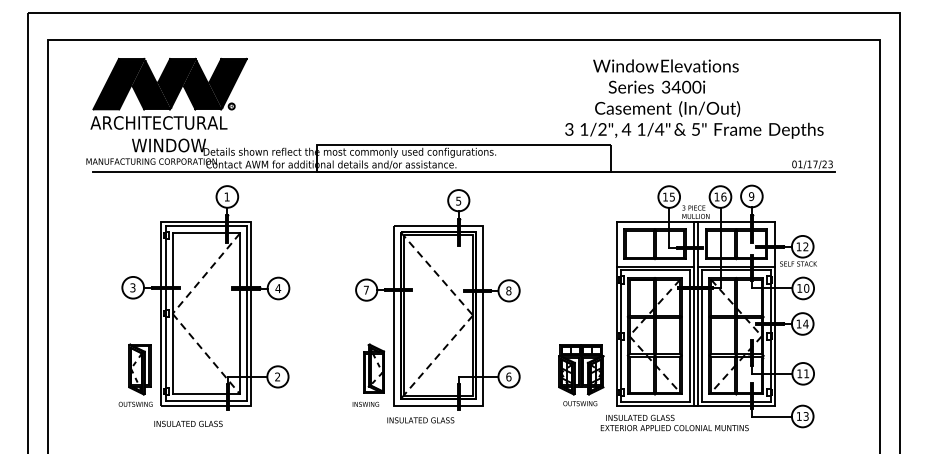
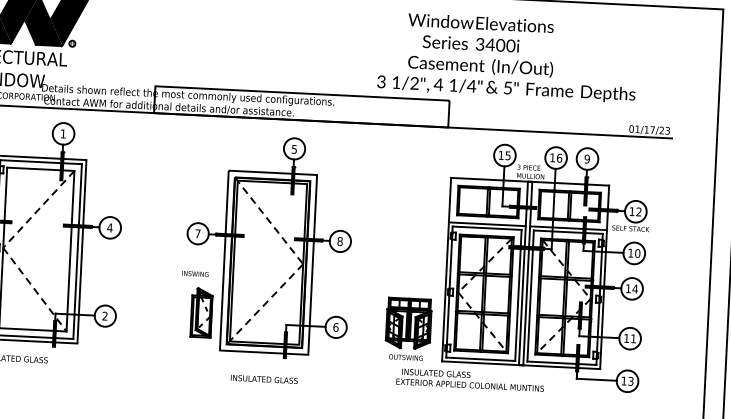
text: (694, 98) -> (508, 57), moved
text: (365, 403) -> (195, 273), moved
text: (420, 420) -> (263, 379), moved
text: (674, 422) -> (470, 379), moved

